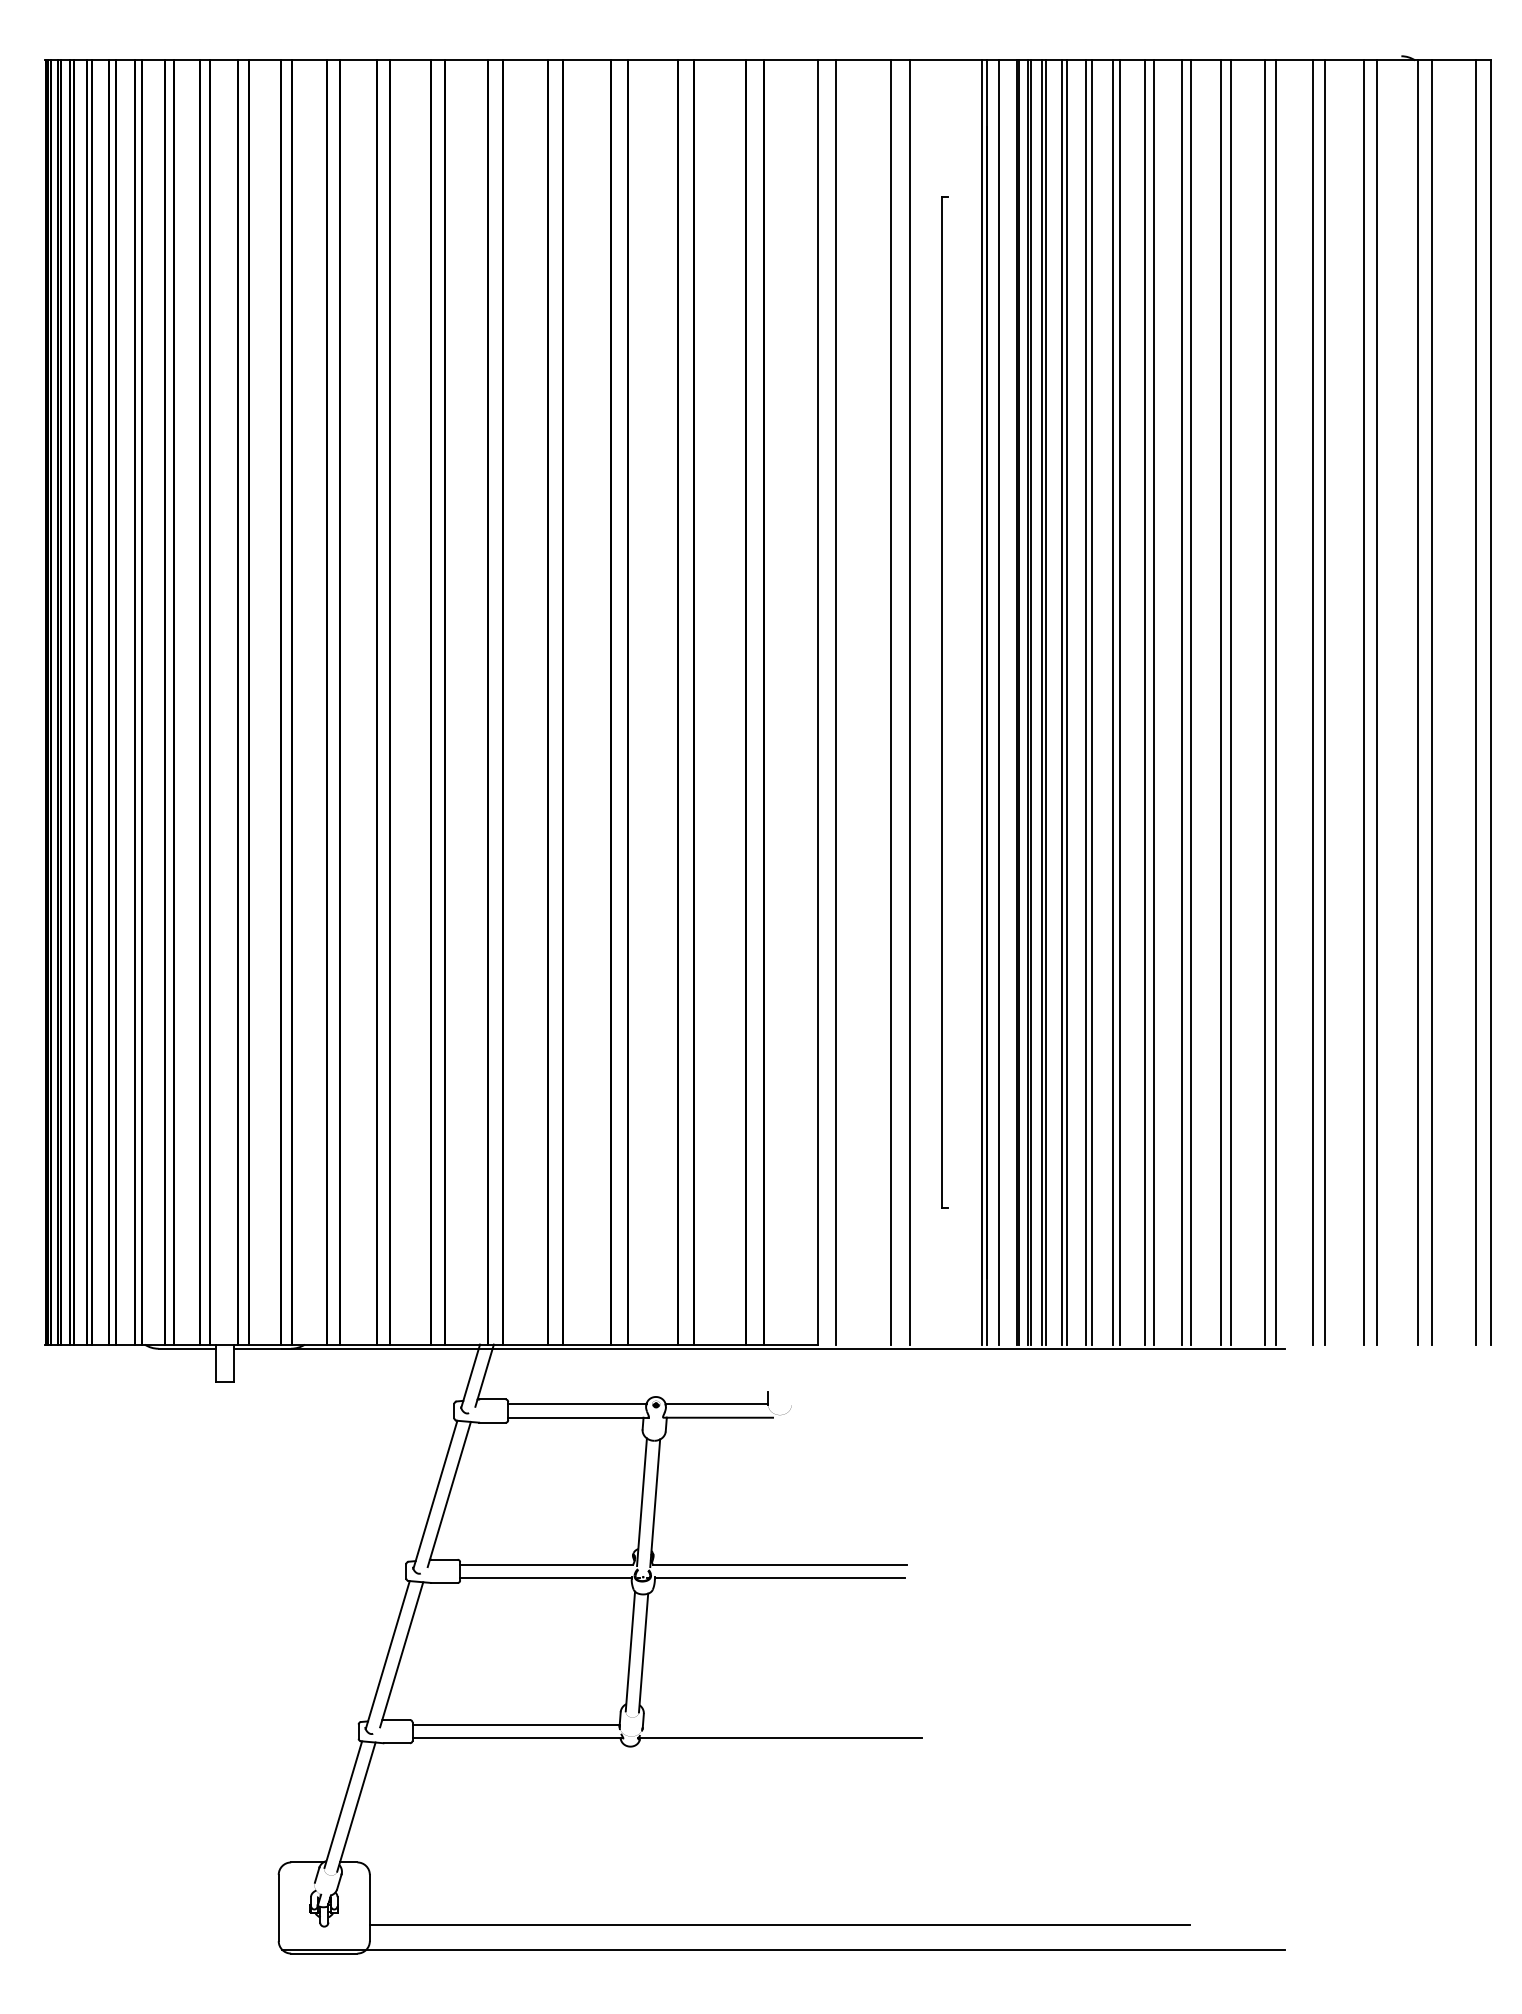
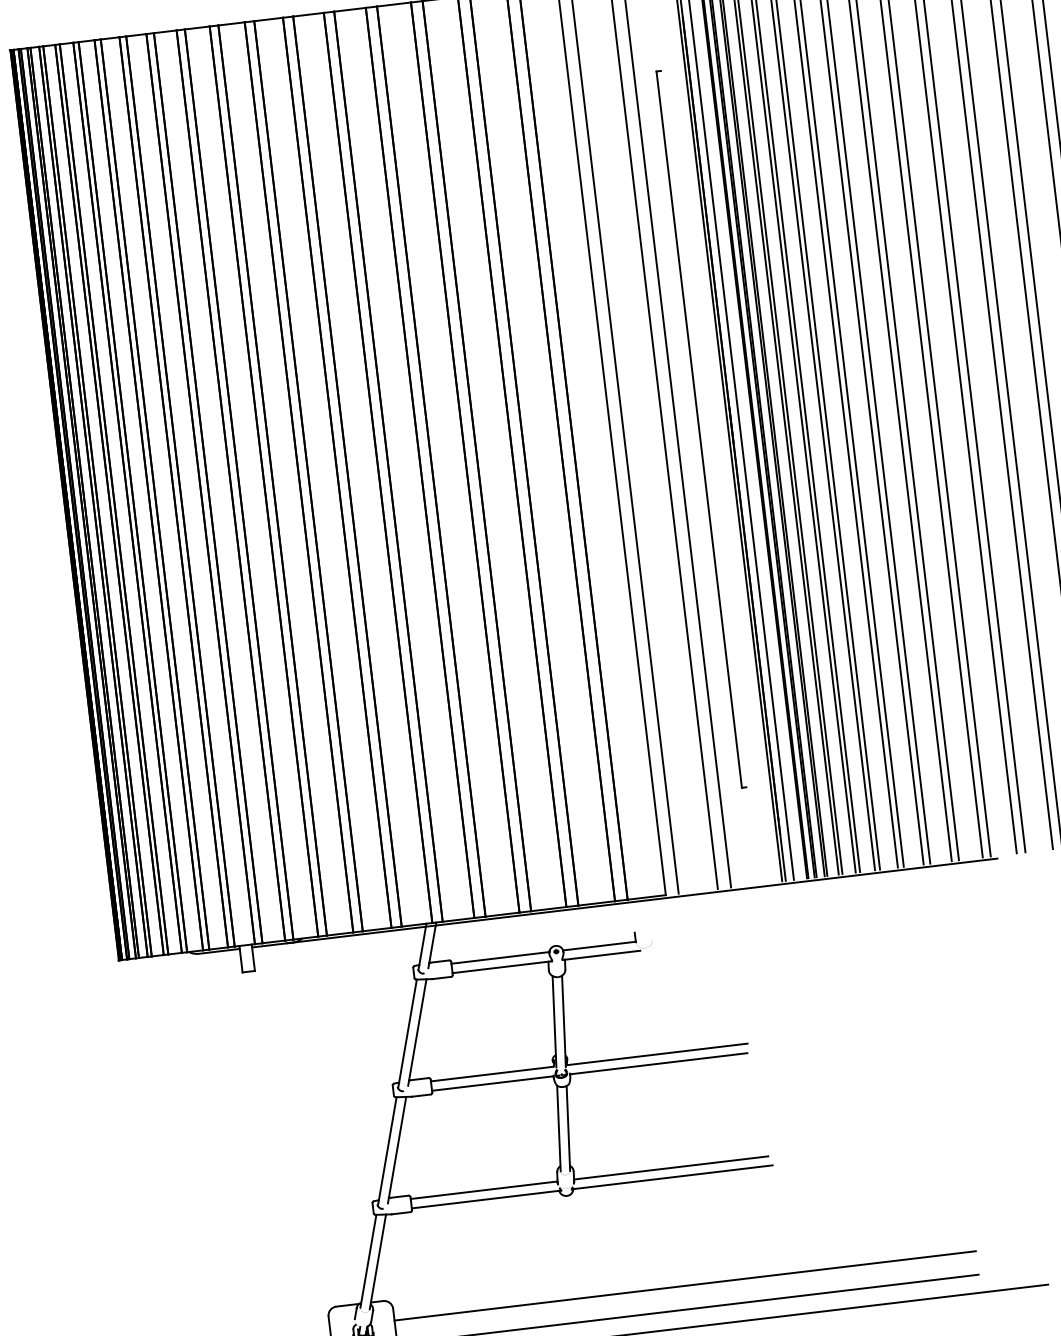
line: (779, 1725) -> (670, 1168), added
line: (779, 1891) -> (684, 1285), added

